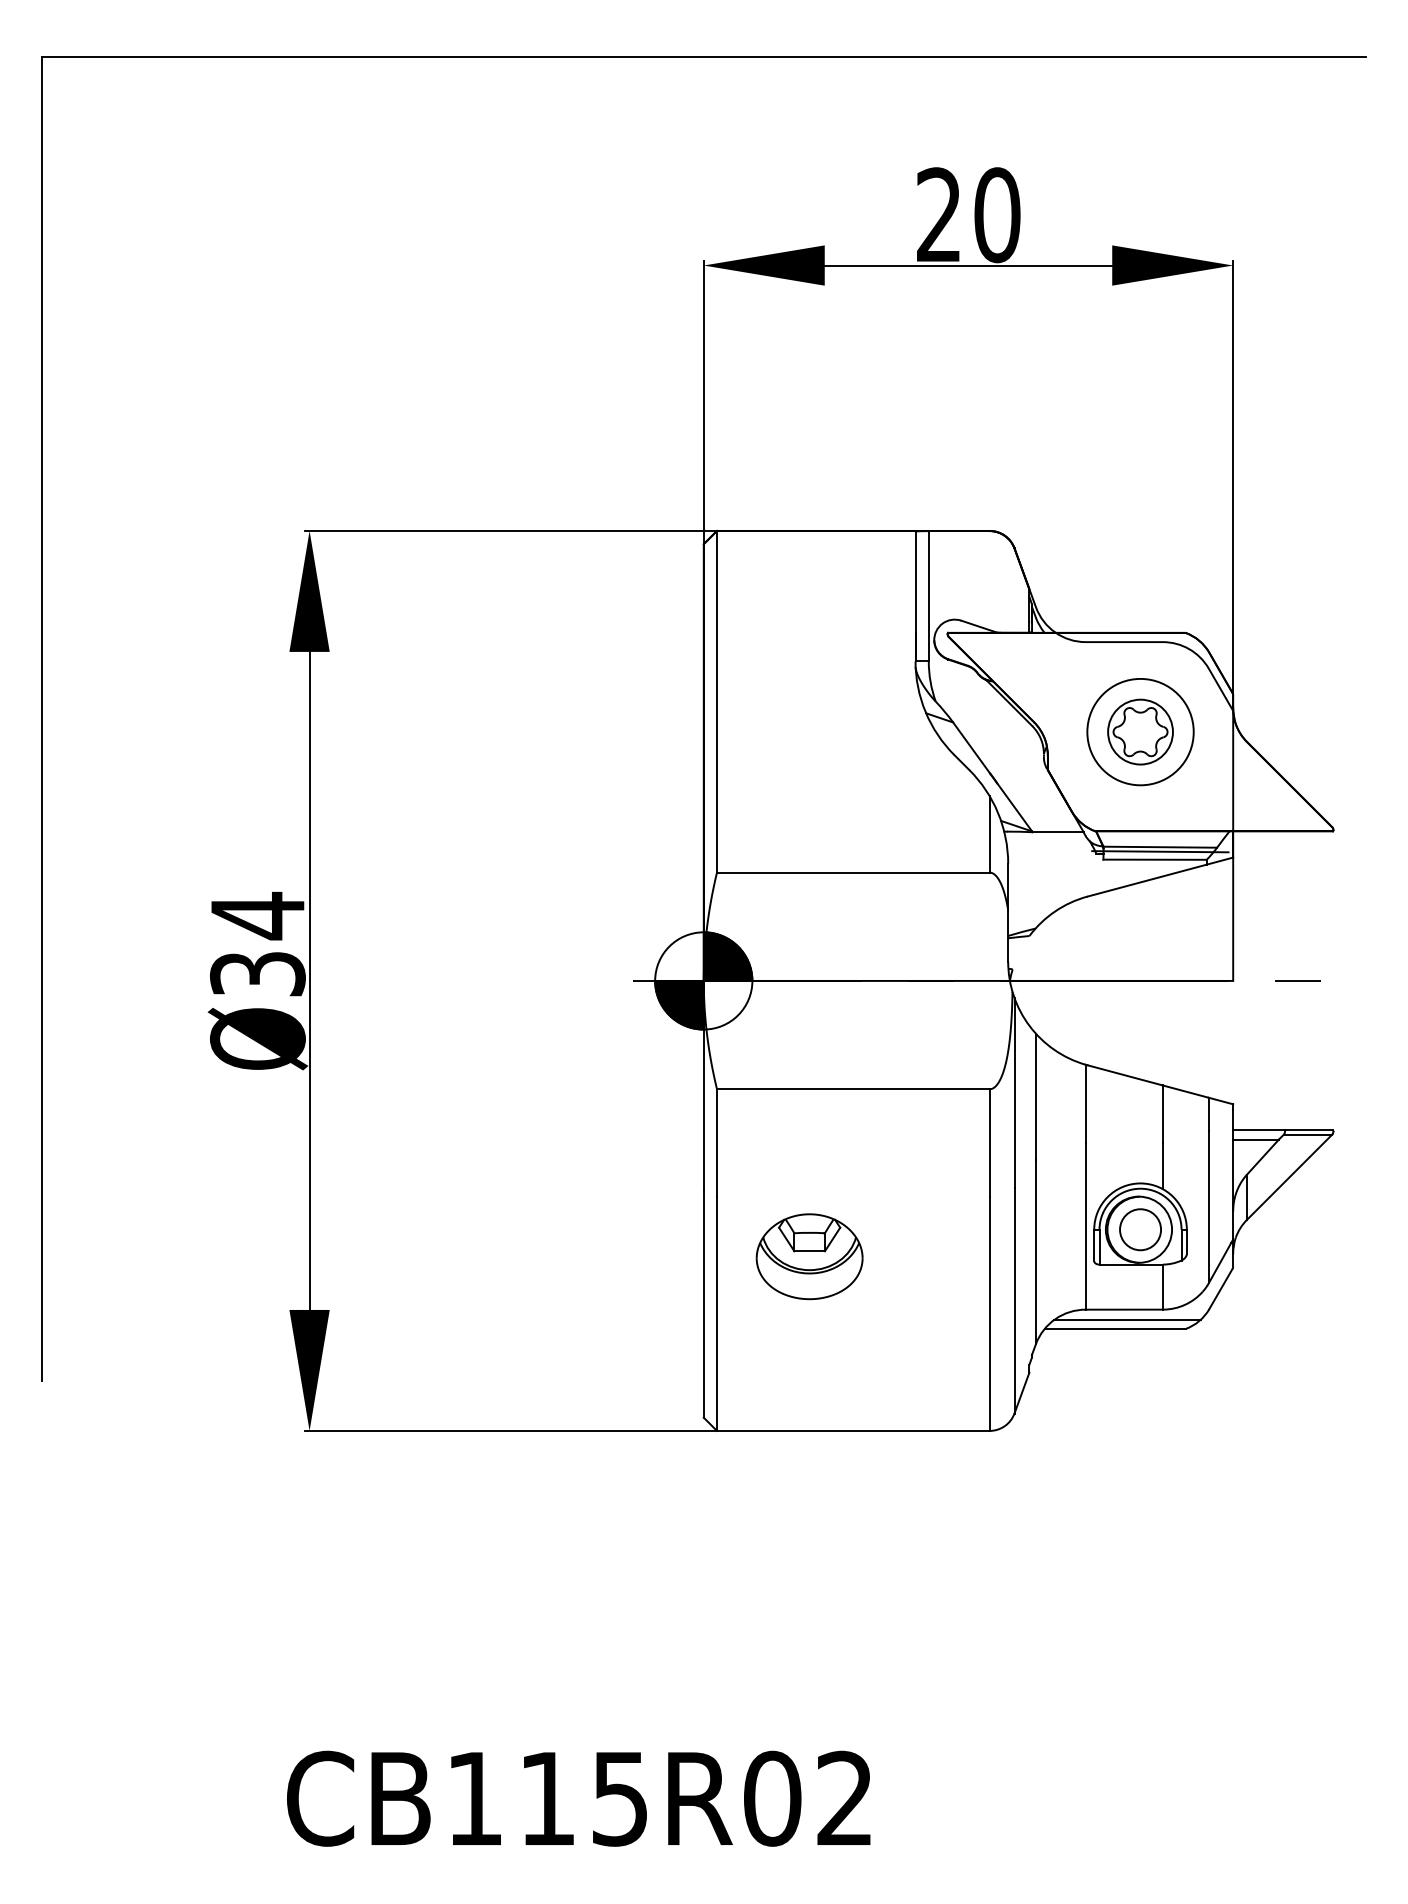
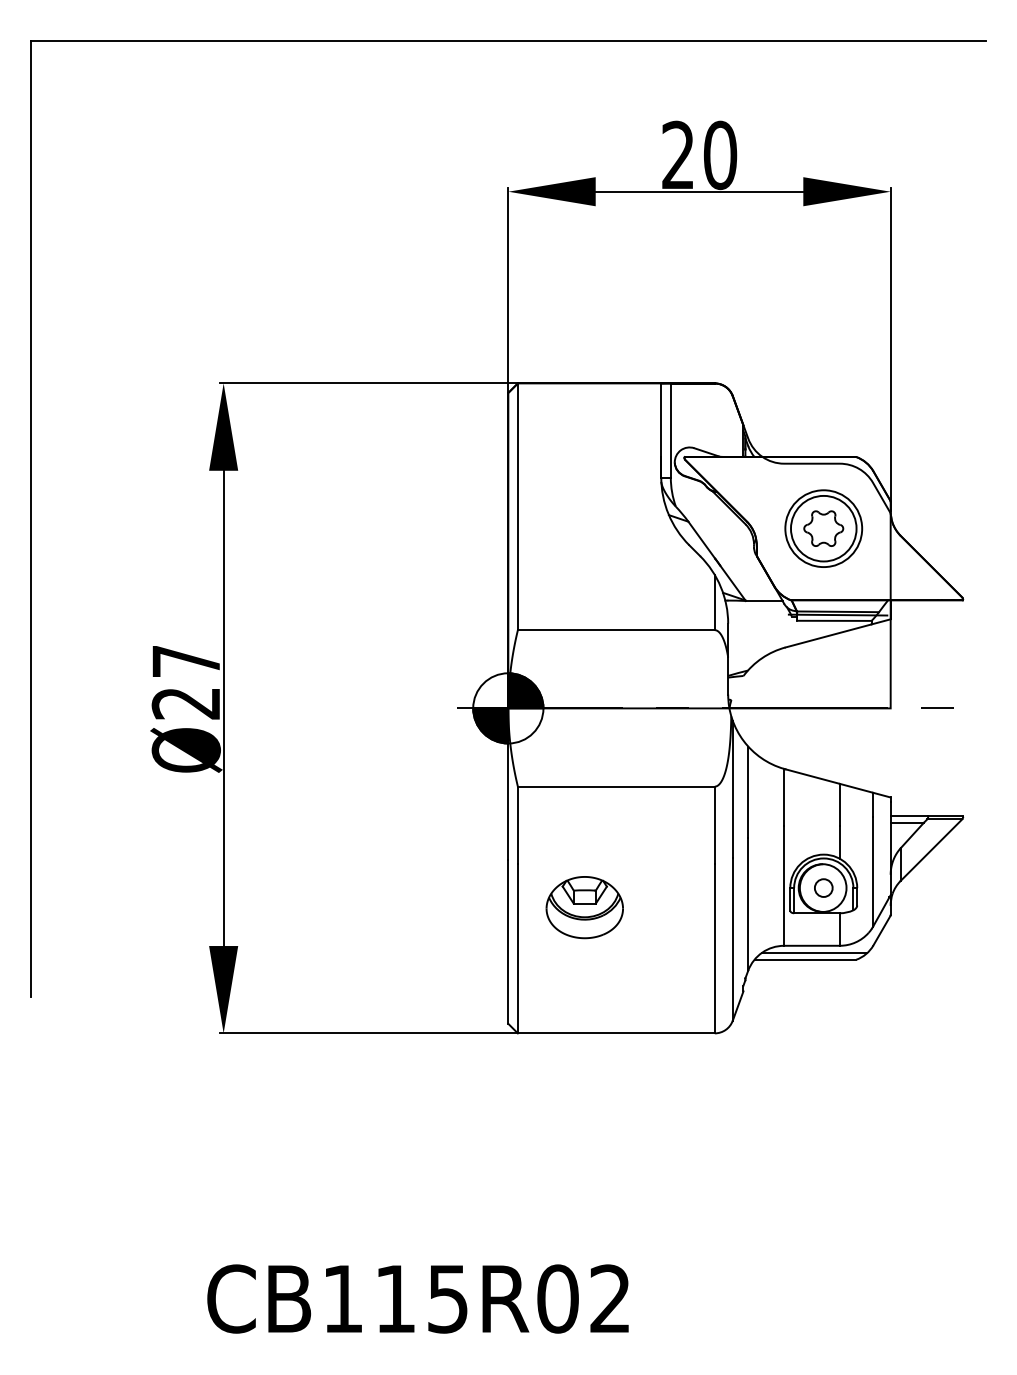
circle: (1140, 731) -> (823, 528), size x1.4
text: (257, 943) -> (186, 681), Ø34 -> Ø27
circle: (1140, 1229) -> (823, 887), size x0.6

